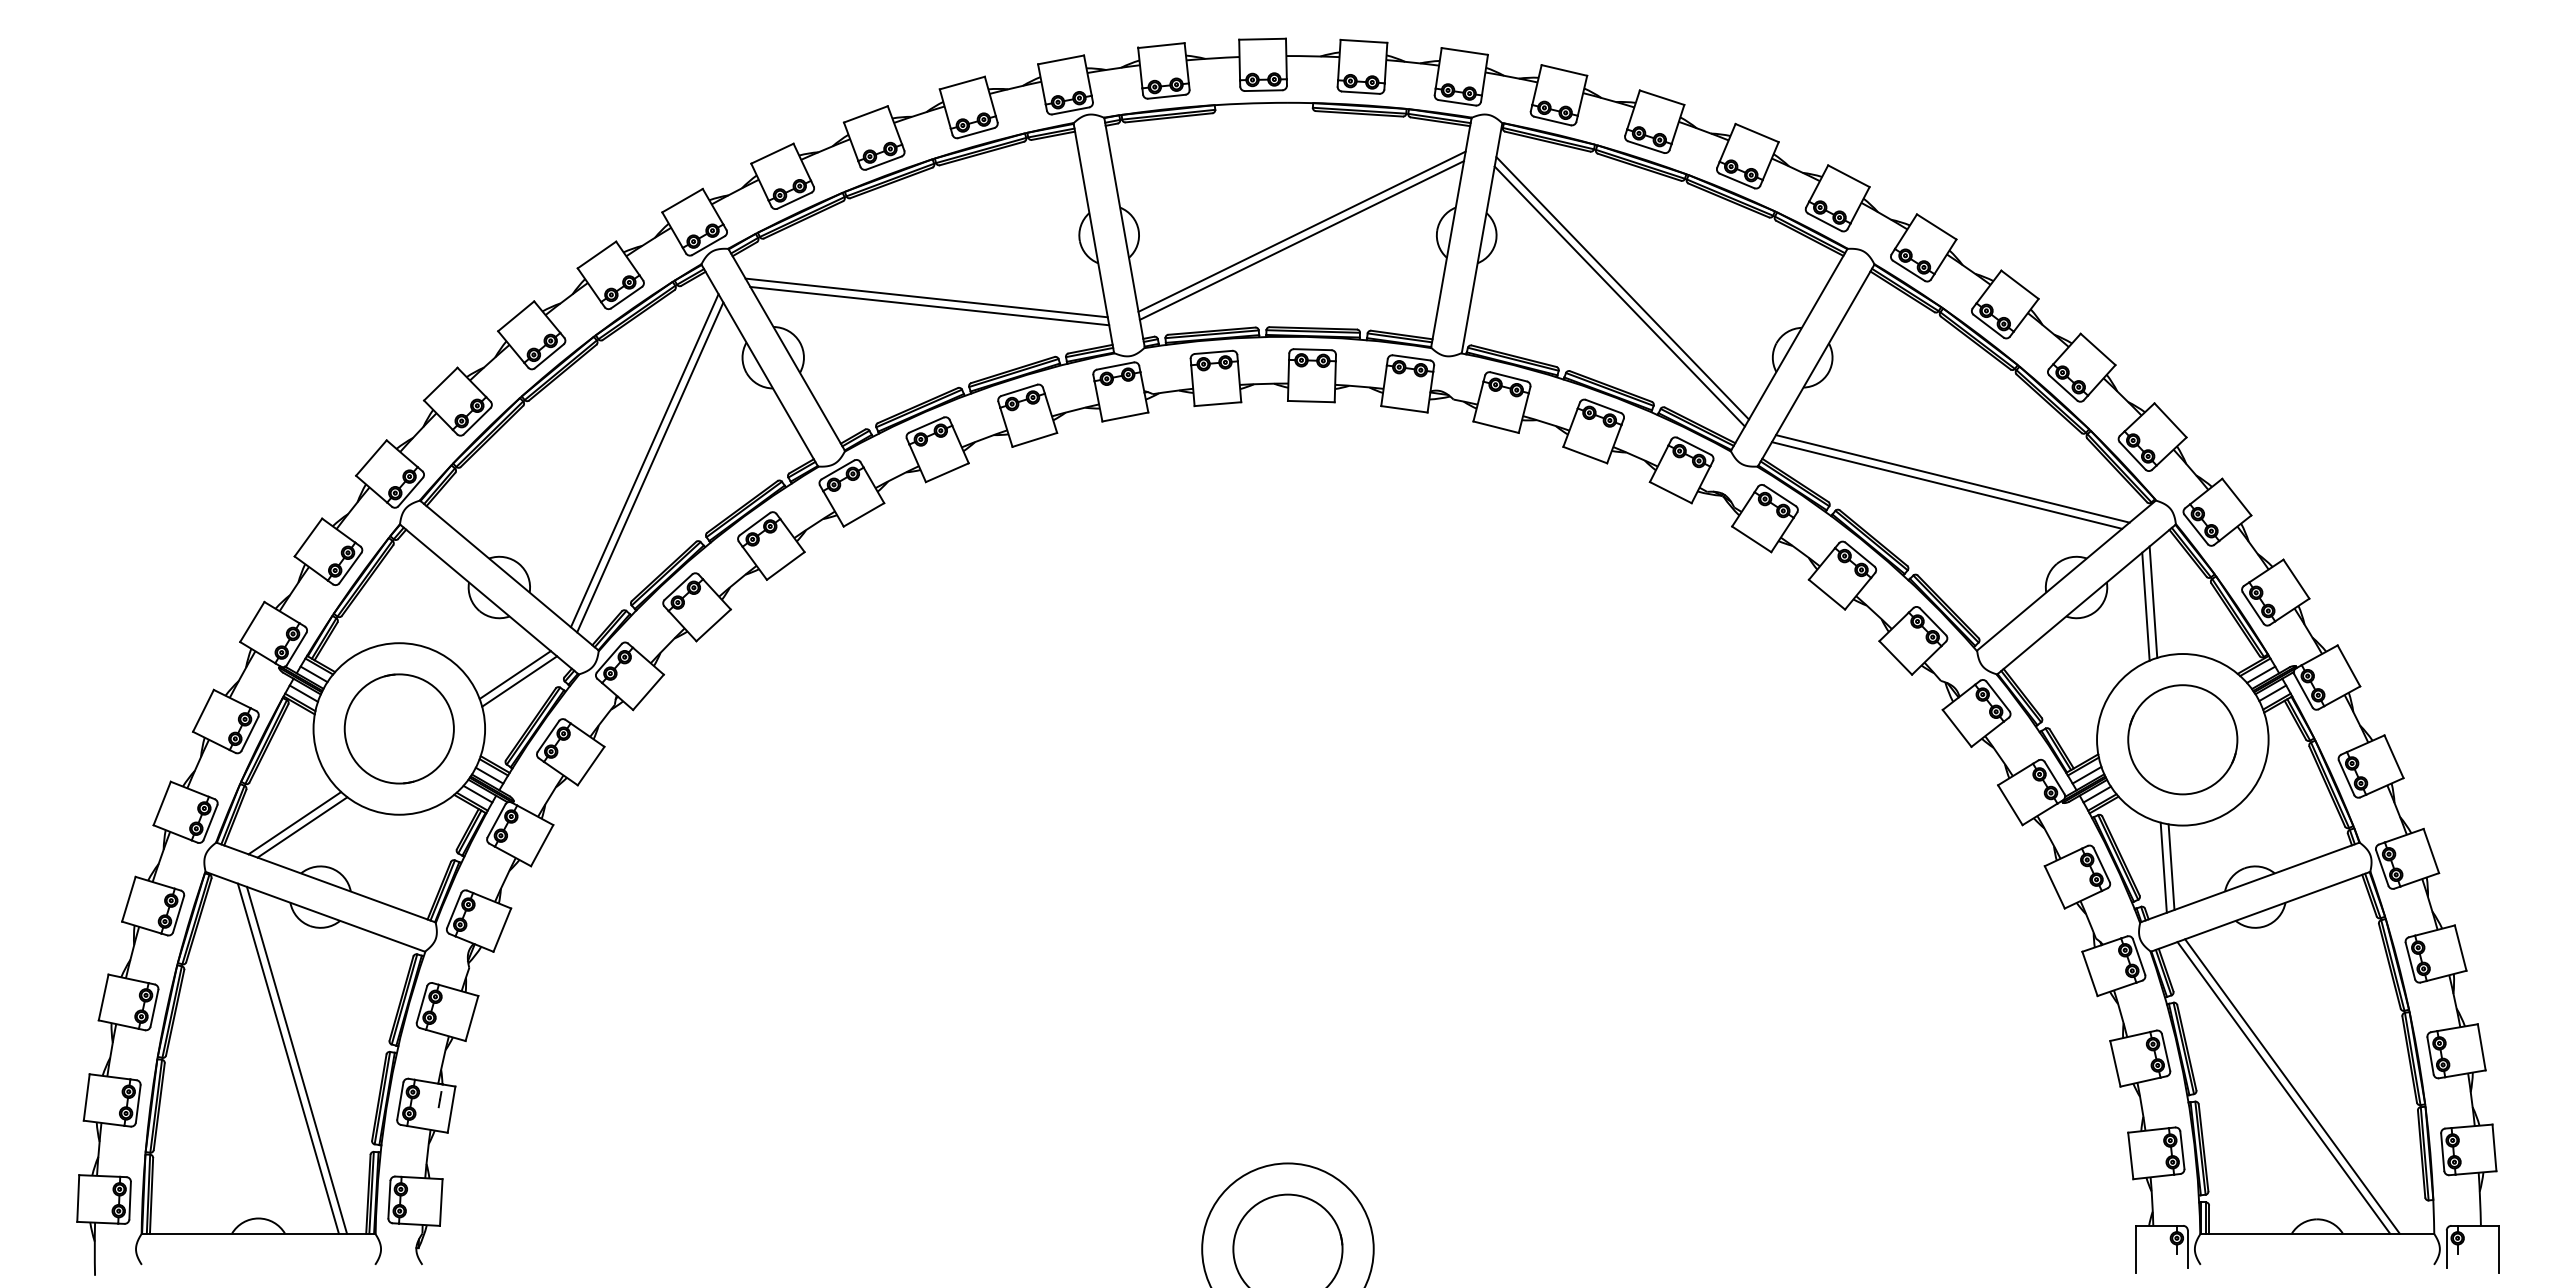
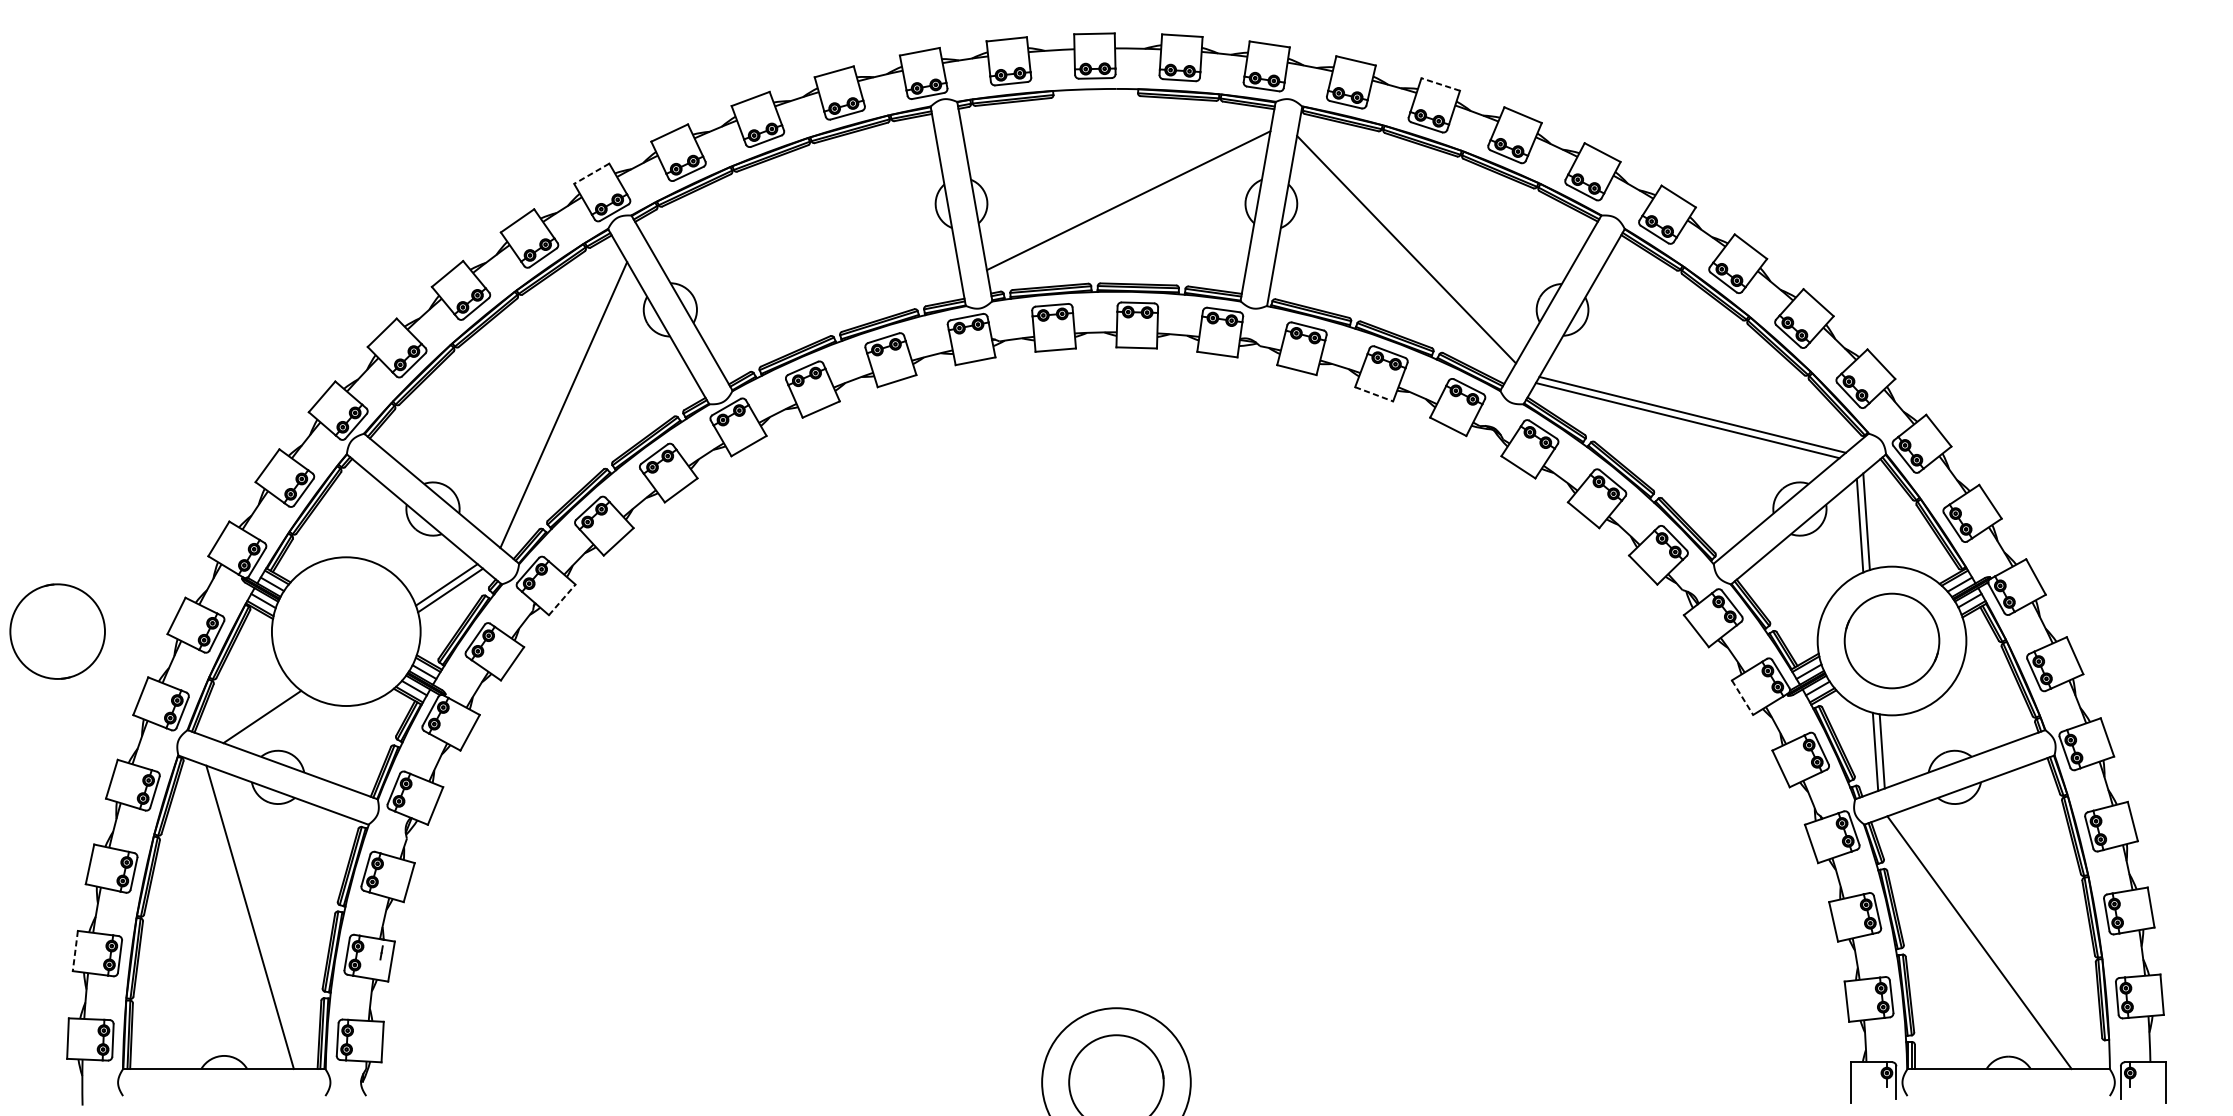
line: (1661, 97) -> (1440, 84), solid -> dashed
line: (682, 200) -> (591, 173), solid -> dashed
line: (1301, 240) -> (1128, 208), removed
line: (1619, 296) -> (1403, 256), removed
line: (926, 297) -> (803, 257), removed
line: (929, 305) -> (805, 264), removed
line: (1585, 455) -> (1374, 394), solid -> dashed
line: (644, 460) -> (558, 398), removed
line: (648, 691) -> (562, 599), solid -> dashed
circle: (398, 728) -> (56, 631), moved
line: (2010, 805) -> (1742, 697), solid -> dashed
line: (294, 823) -> (255, 713), removed
line: (296, 1059) -> (257, 918), removed
line: (2292, 1086) -> (1987, 941), removed
line: (86, 1097) -> (75, 951), solid -> dashed

